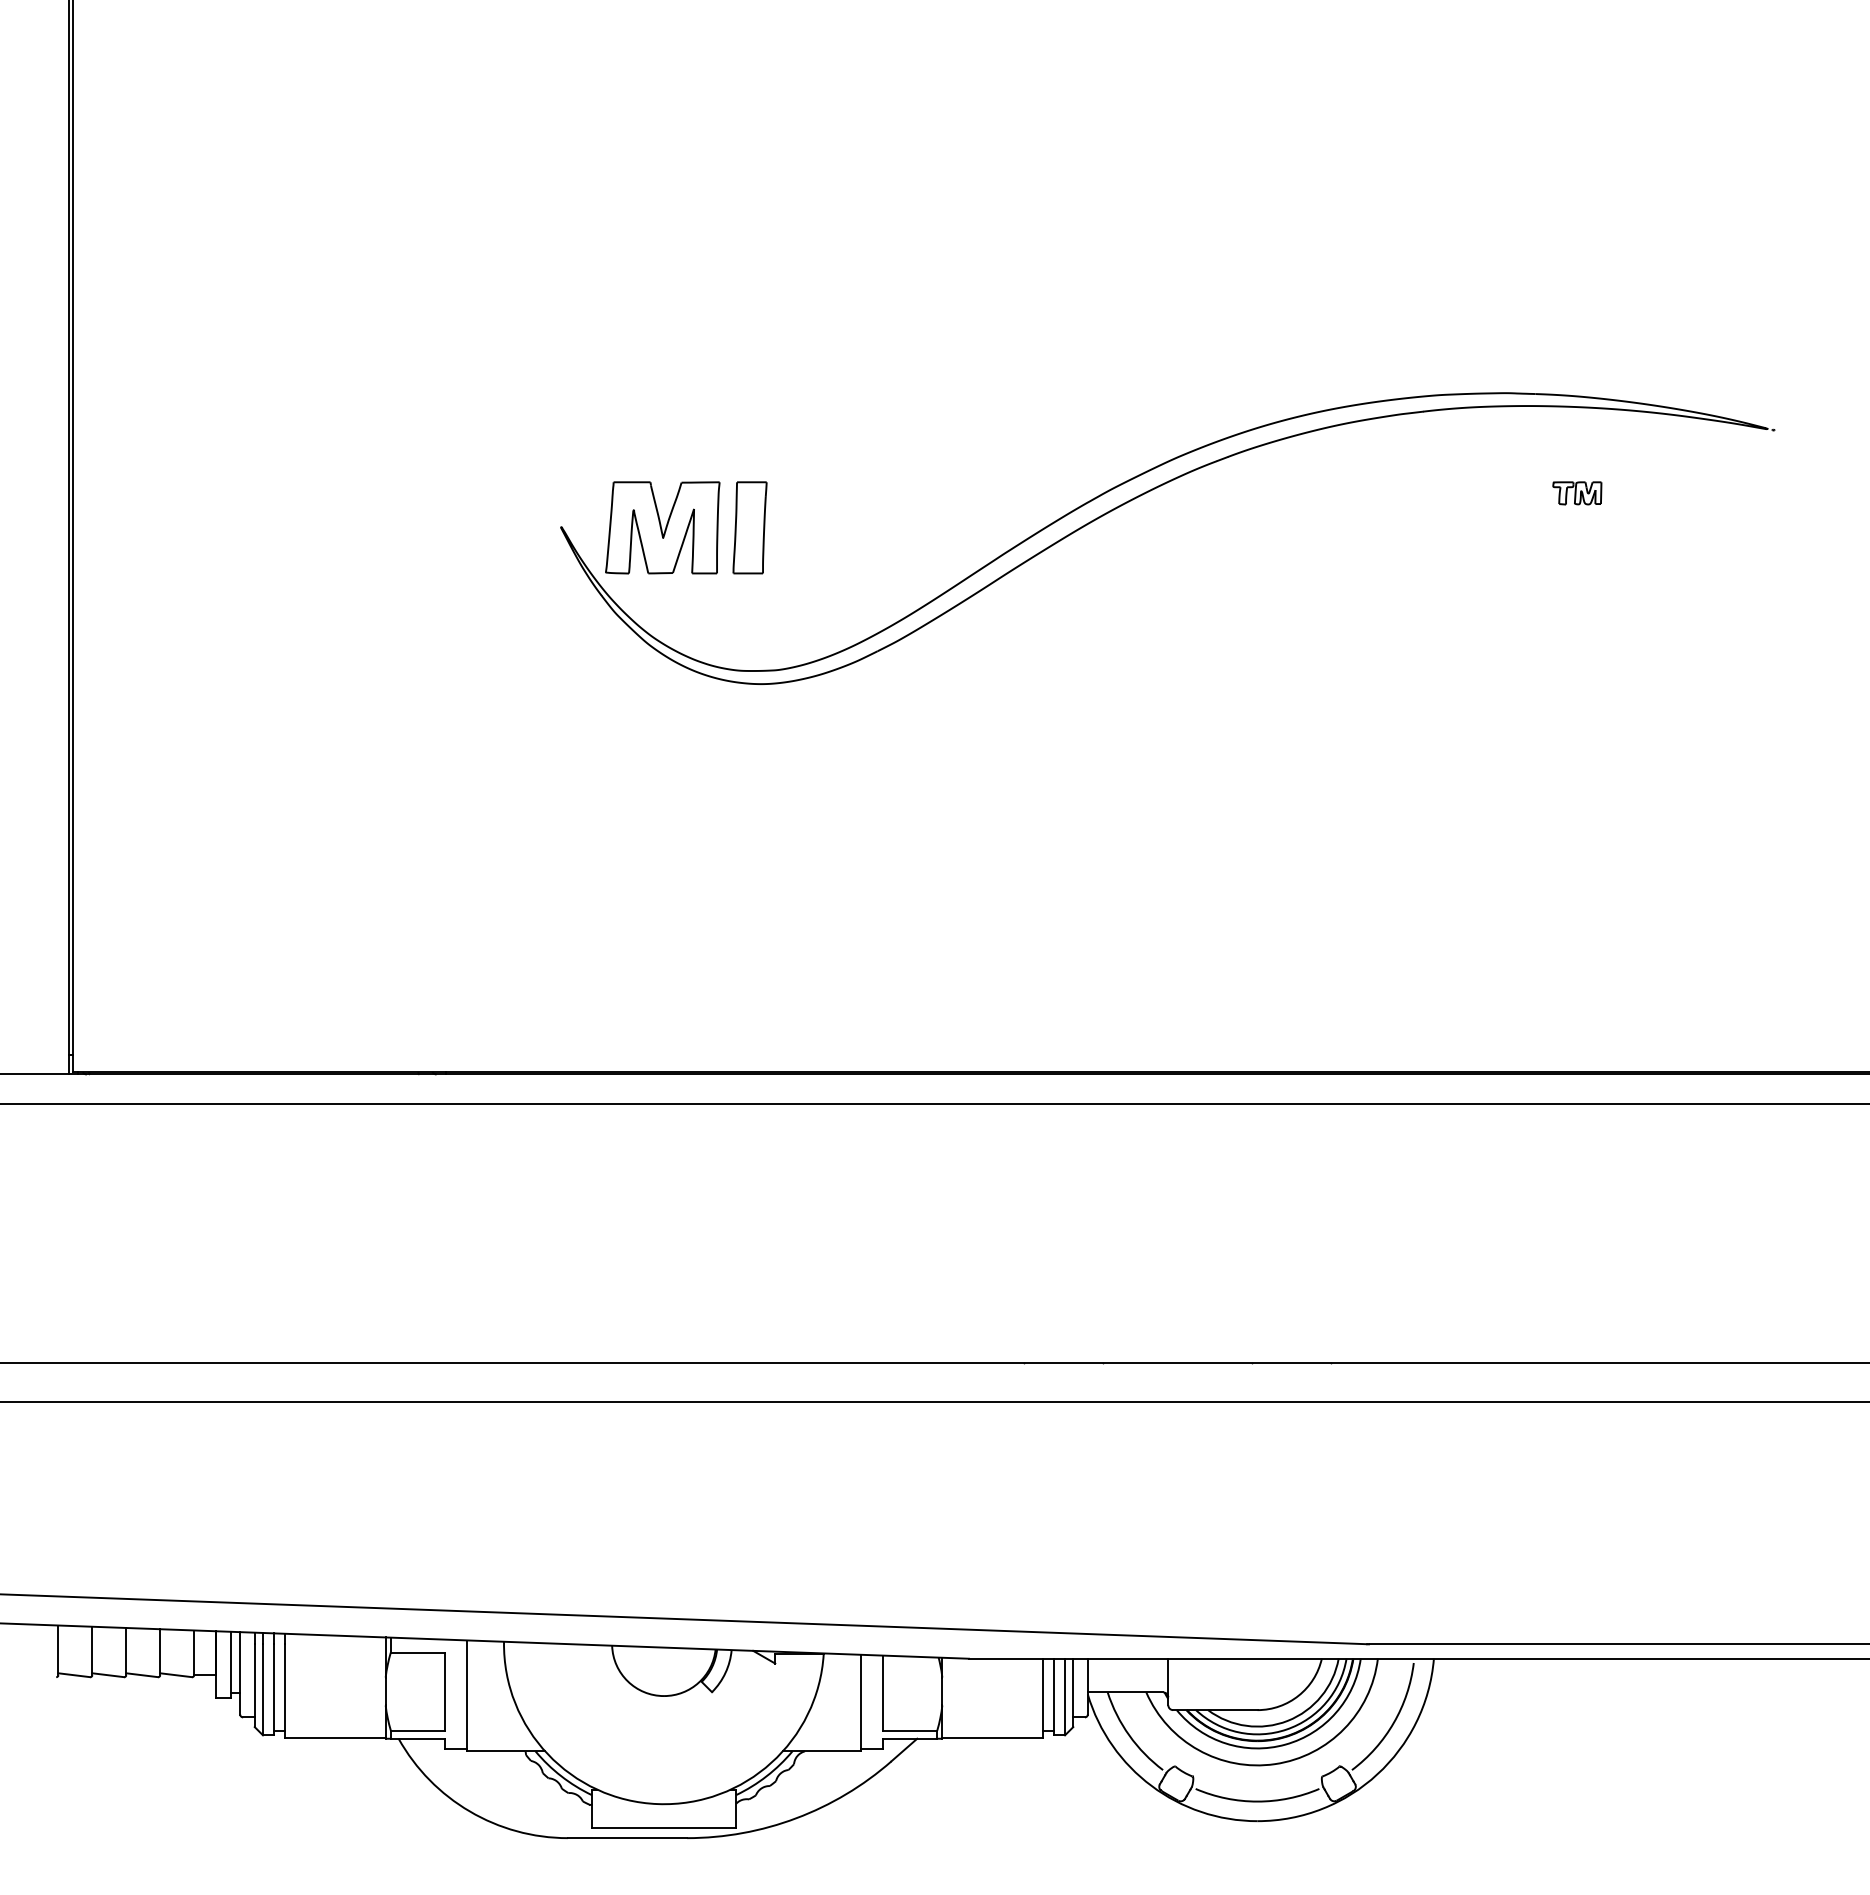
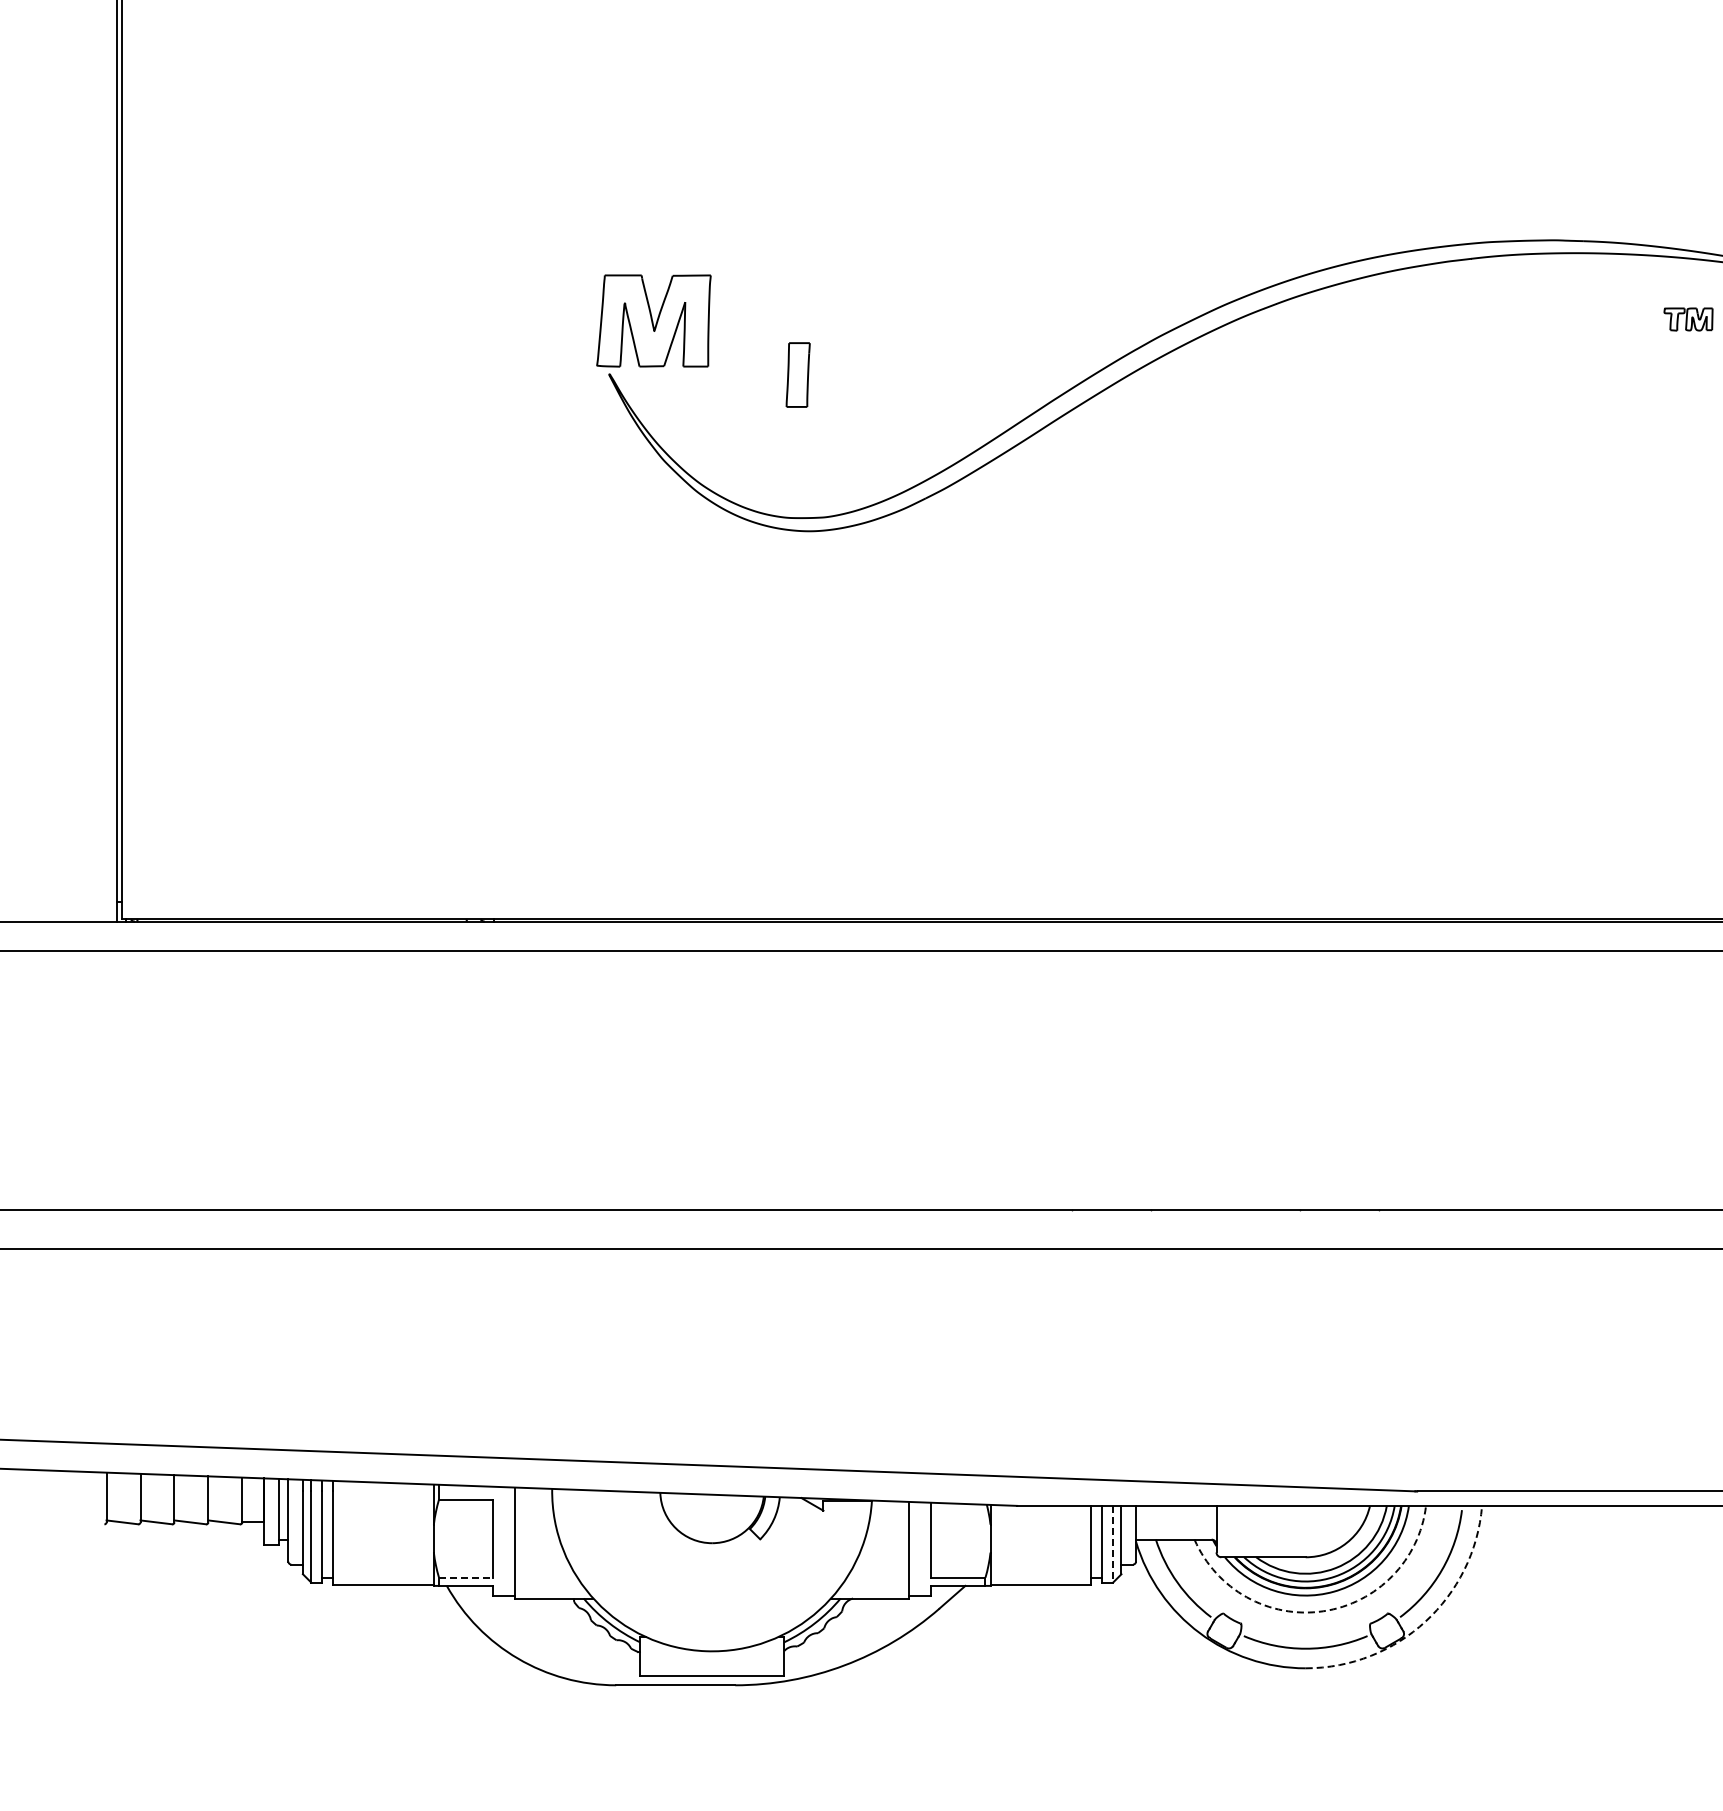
part: (1577, 493) -> (1688, 319), moved
part: (662, 527) -> (653, 320), moved
part: (749, 527) -> (797, 374), size x0.7
line: (1065, 1697) -> (1113, 1544), solid -> dashed
line: (418, 1730) -> (466, 1577), solid -> dashed
arc: (1274, 1764) -> (1322, 1611), solid -> dashed
arc: (1377, 1774) -> (1425, 1621), solid -> dashed

